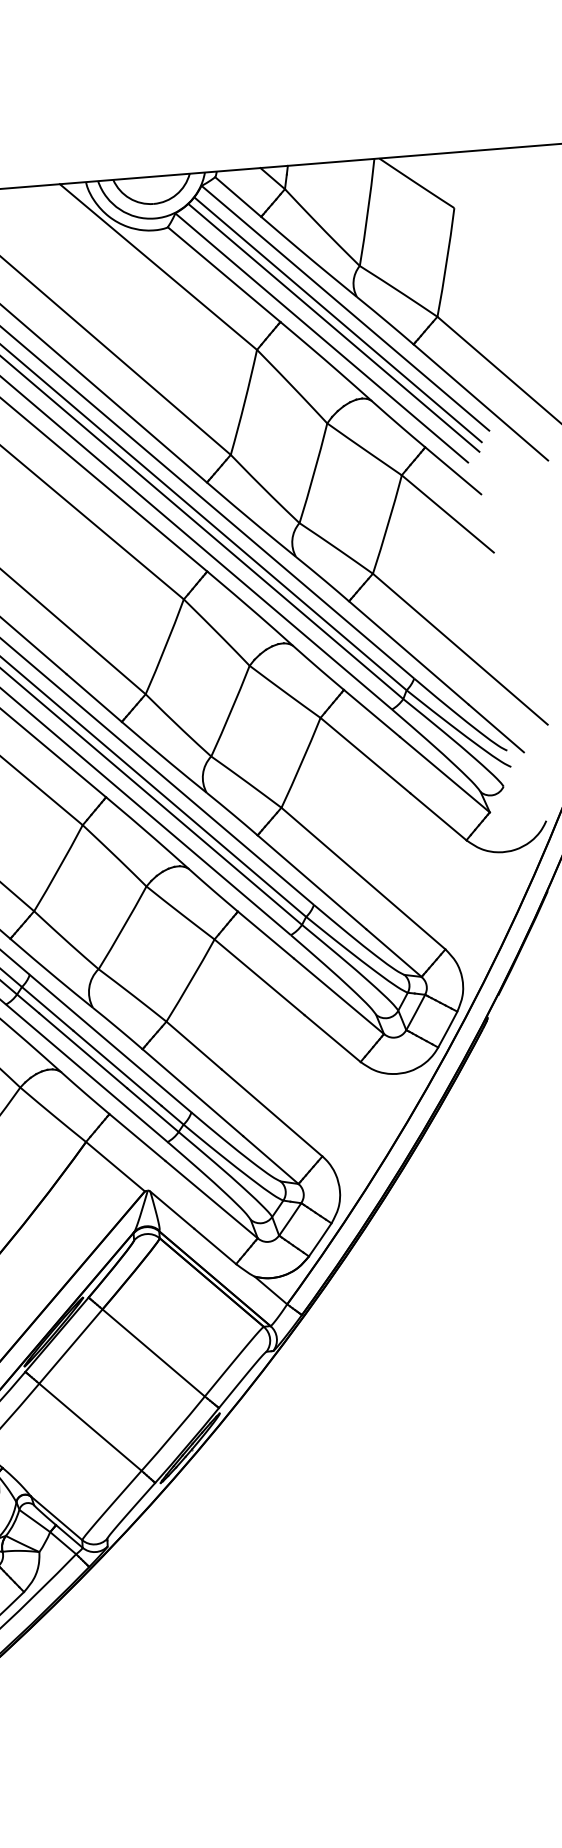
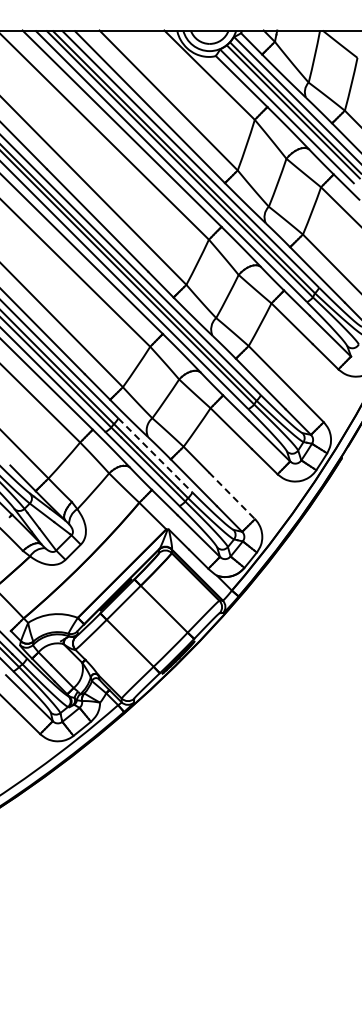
line: (111, 1043) -> (155, 455), solid -> dashed
line: (273, 1112) -> (232, 495), solid -> dashed

